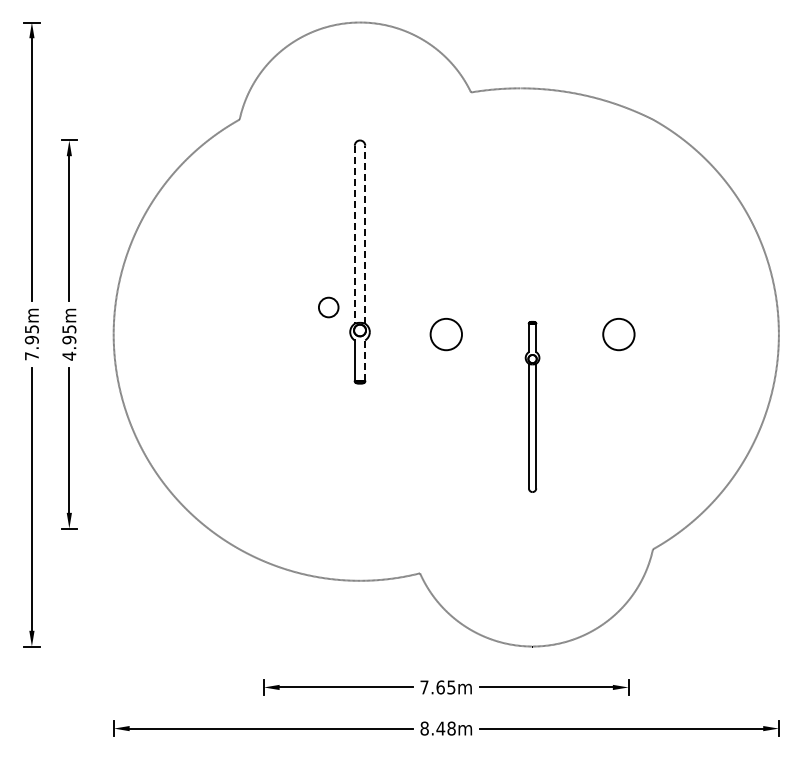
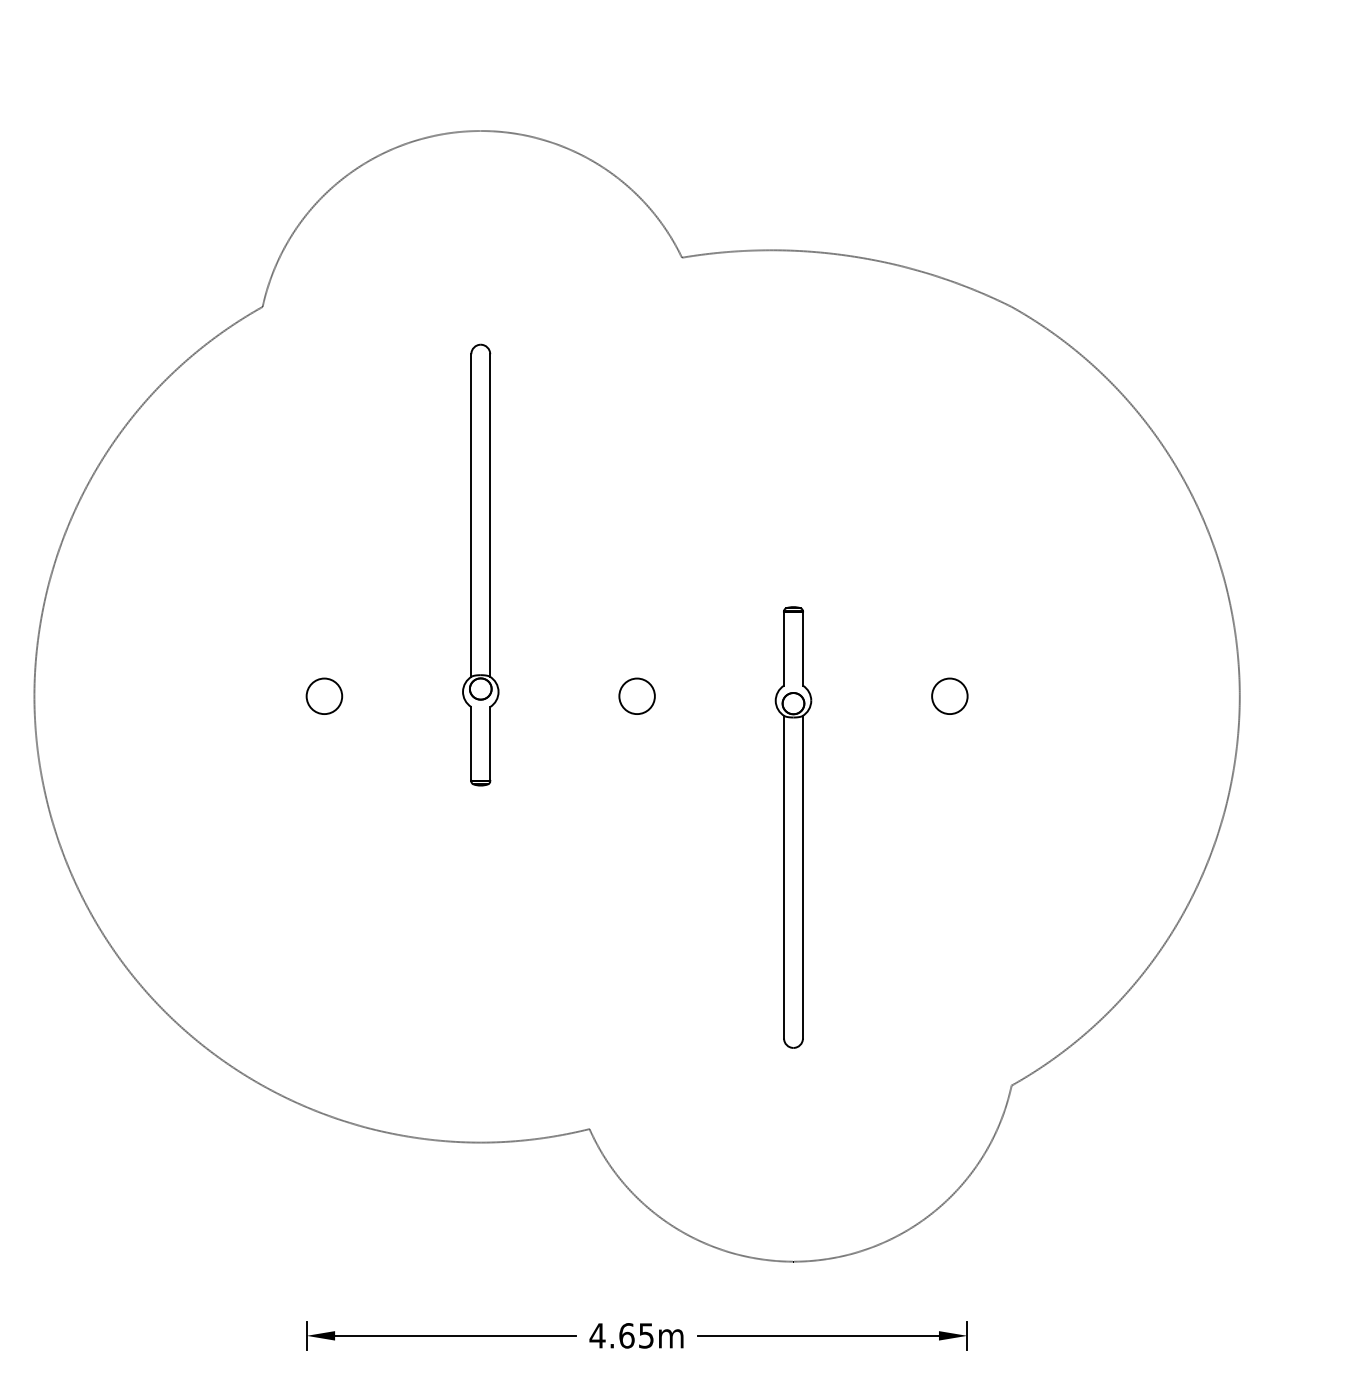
line: (365, 234) -> (490, 515), dashed -> solid
line: (354, 235) -> (470, 516), dashed -> solid
circle: (328, 307) -> (323, 696), moved
circle: (446, 334) -> (637, 696), size x0.62
circle: (618, 334) -> (949, 696), size x0.62
line: (365, 360) -> (490, 743), dashed -> solid
part: (532, 406) -> (793, 826), size x1.43
text: (424, 687) -> (597, 1335), 7.65m -> 4.65m

